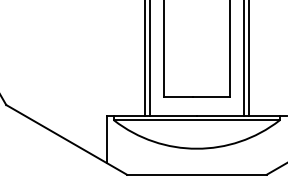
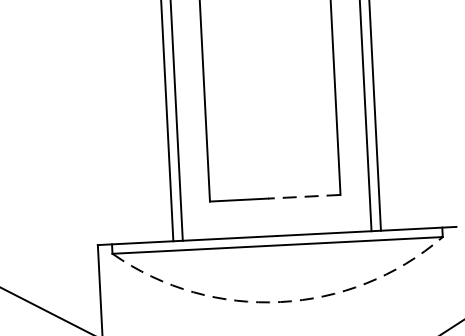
line: (210, 96) -> (302, 196), solid -> dashed
arc: (196, 148) -> (279, 301), solid -> dashed

